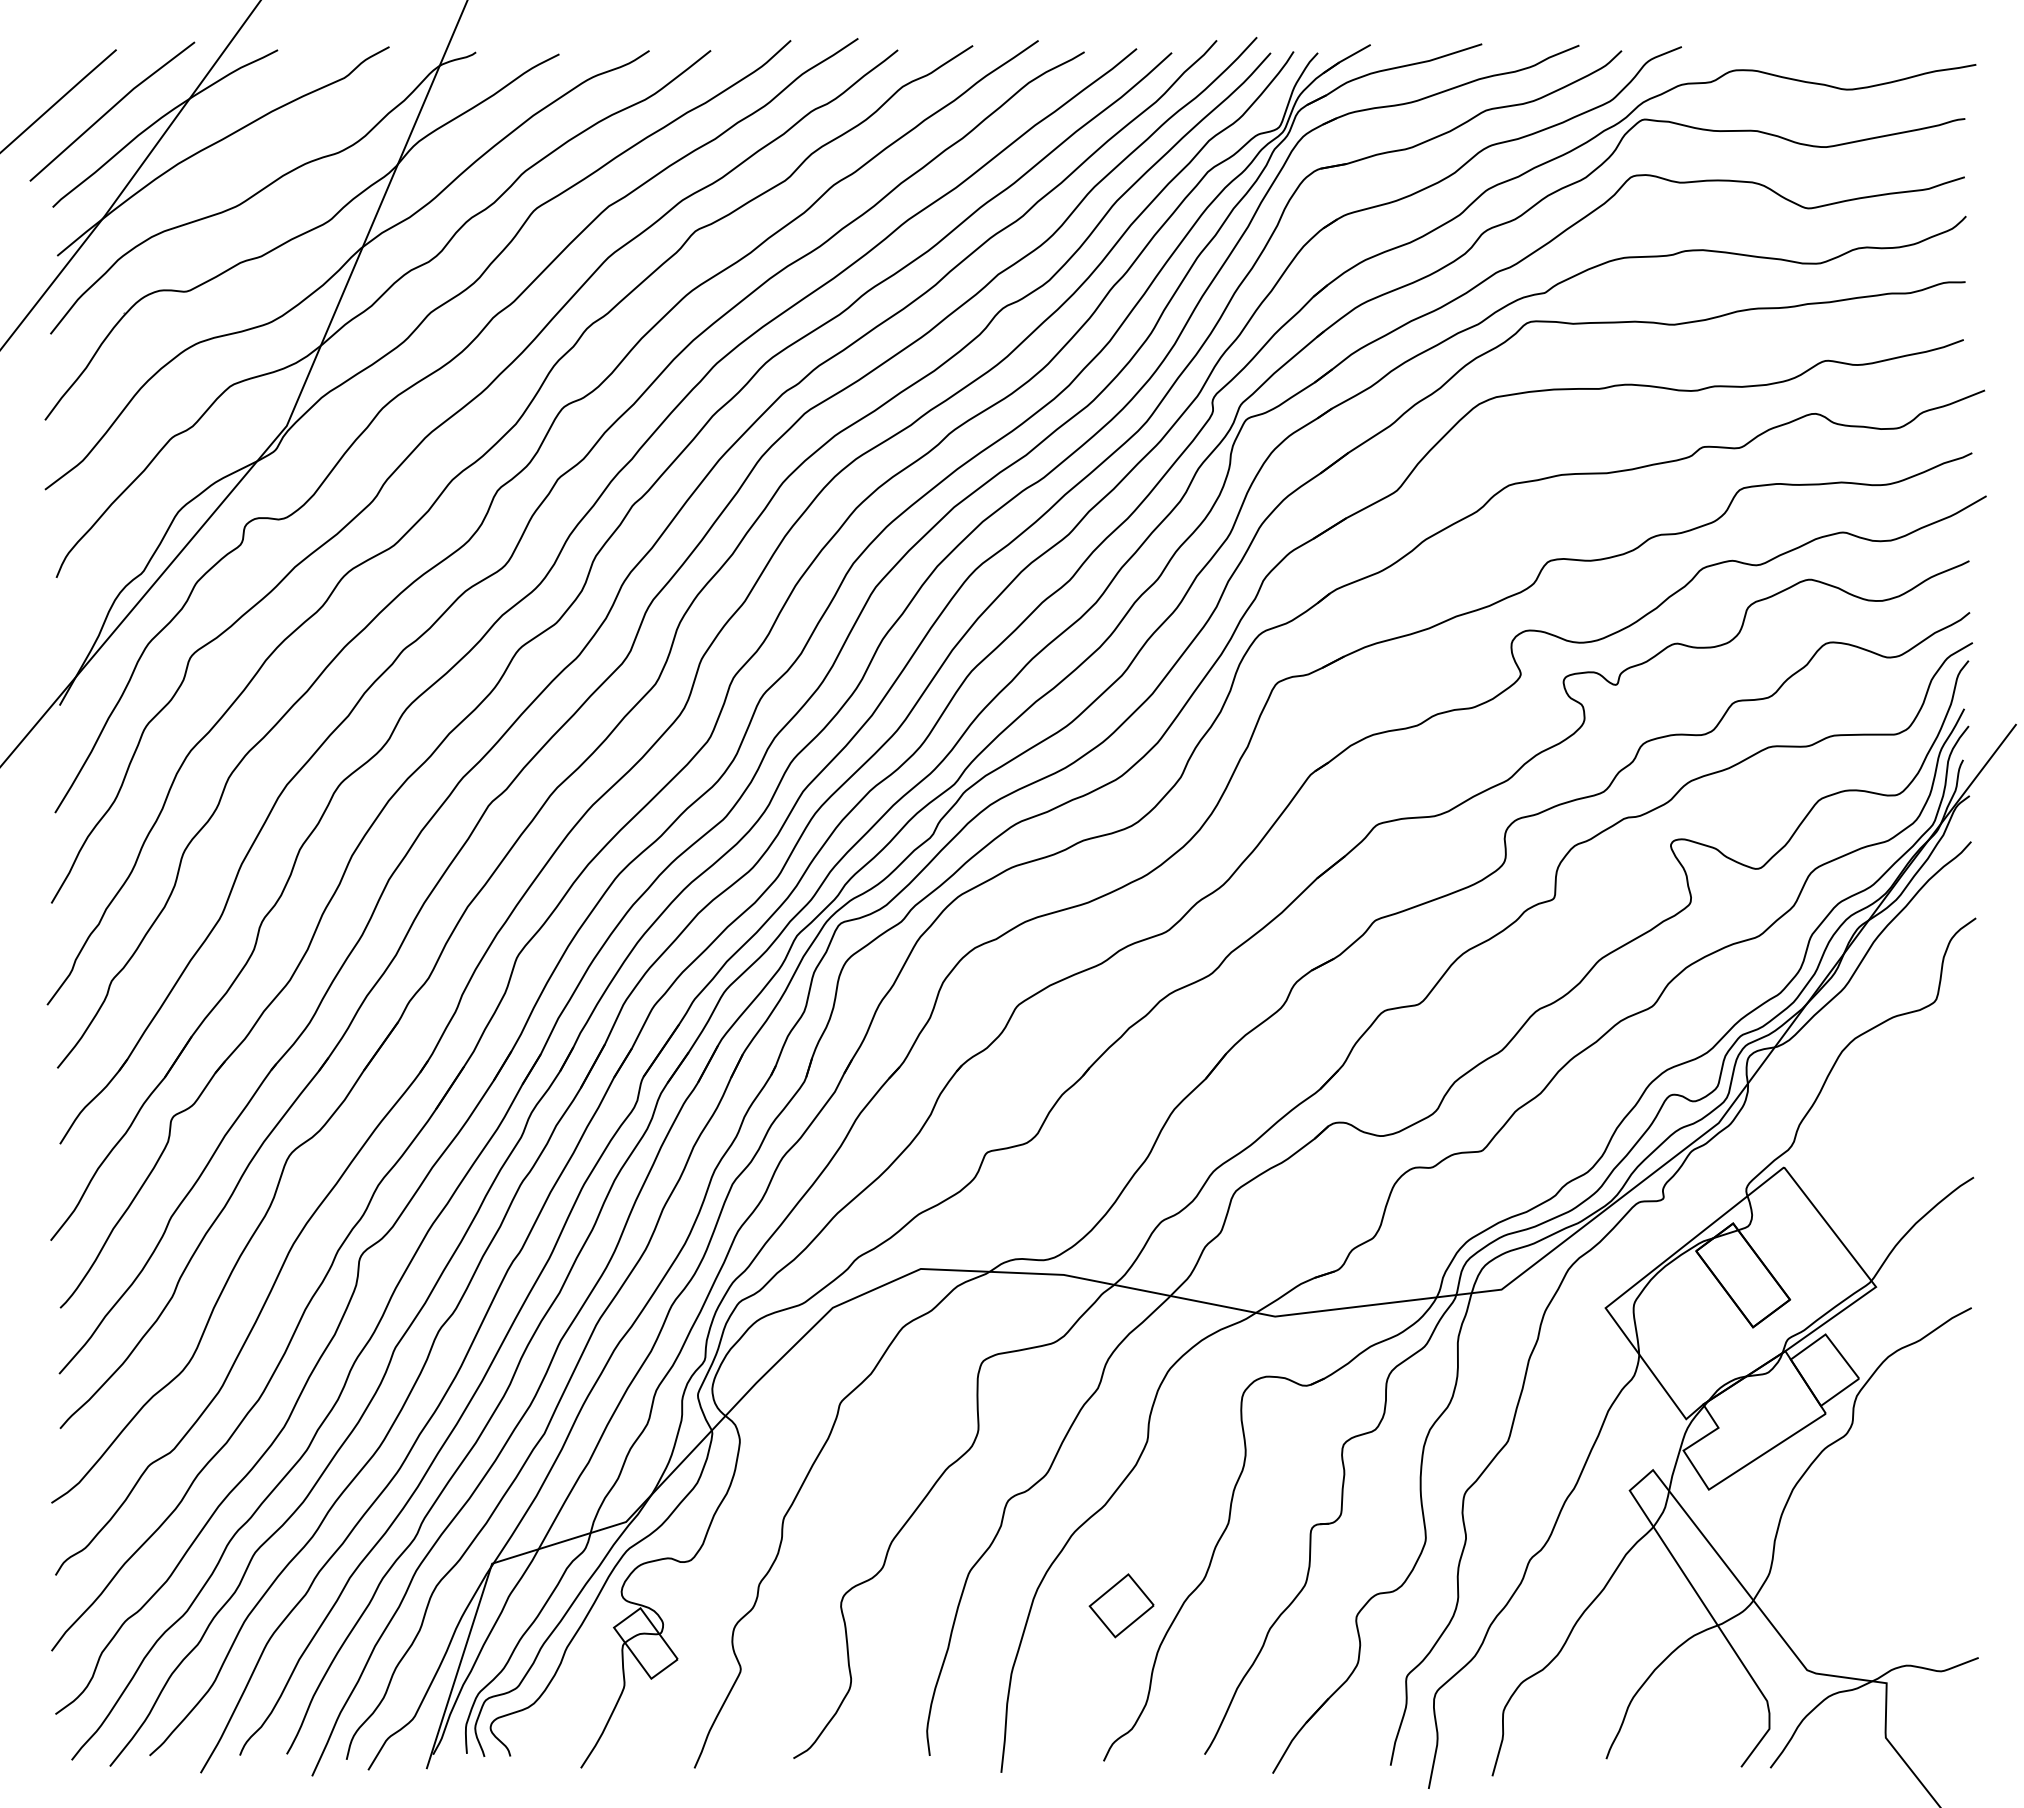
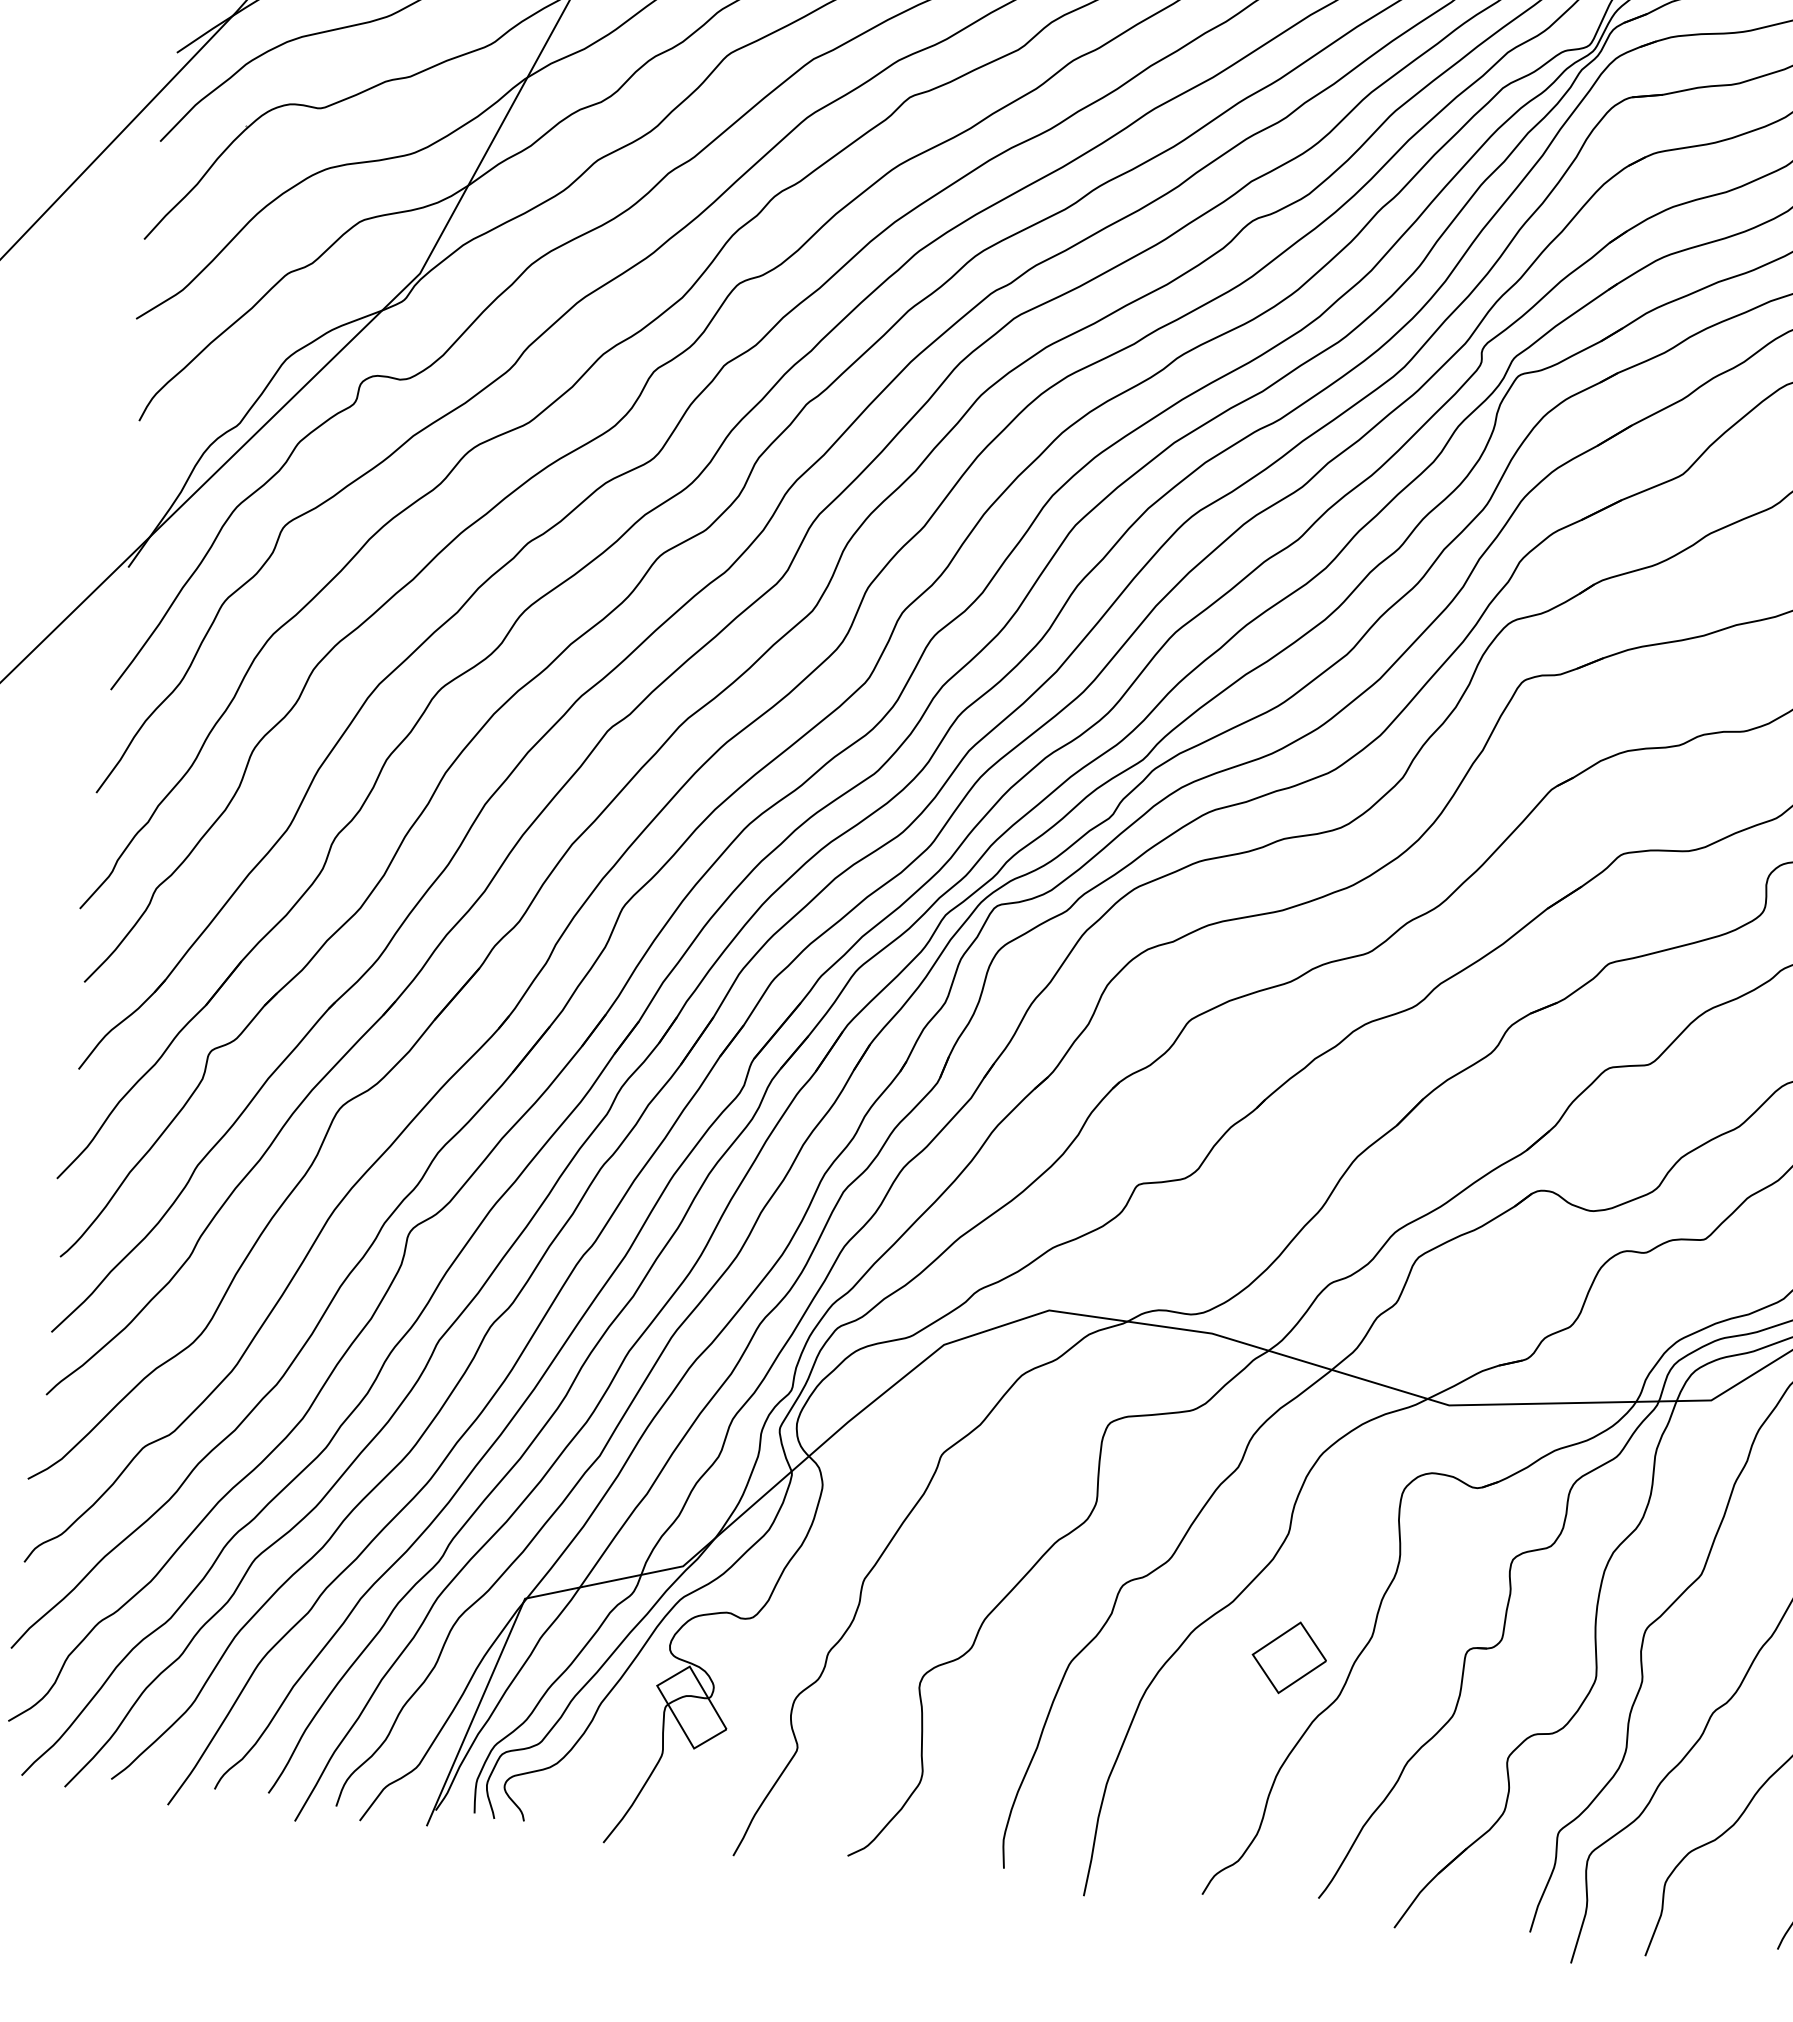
part: (1121, 1605) -> (1289, 1657), moved

